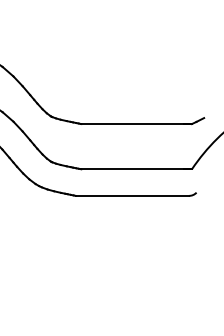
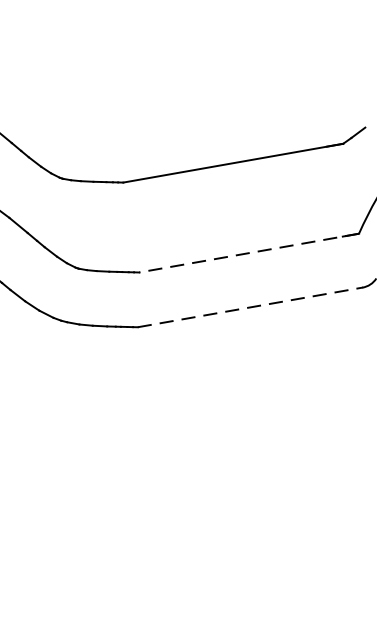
line: (136, 169) -> (248, 253), solid -> dashed
line: (132, 195) -> (250, 306), solid -> dashed

